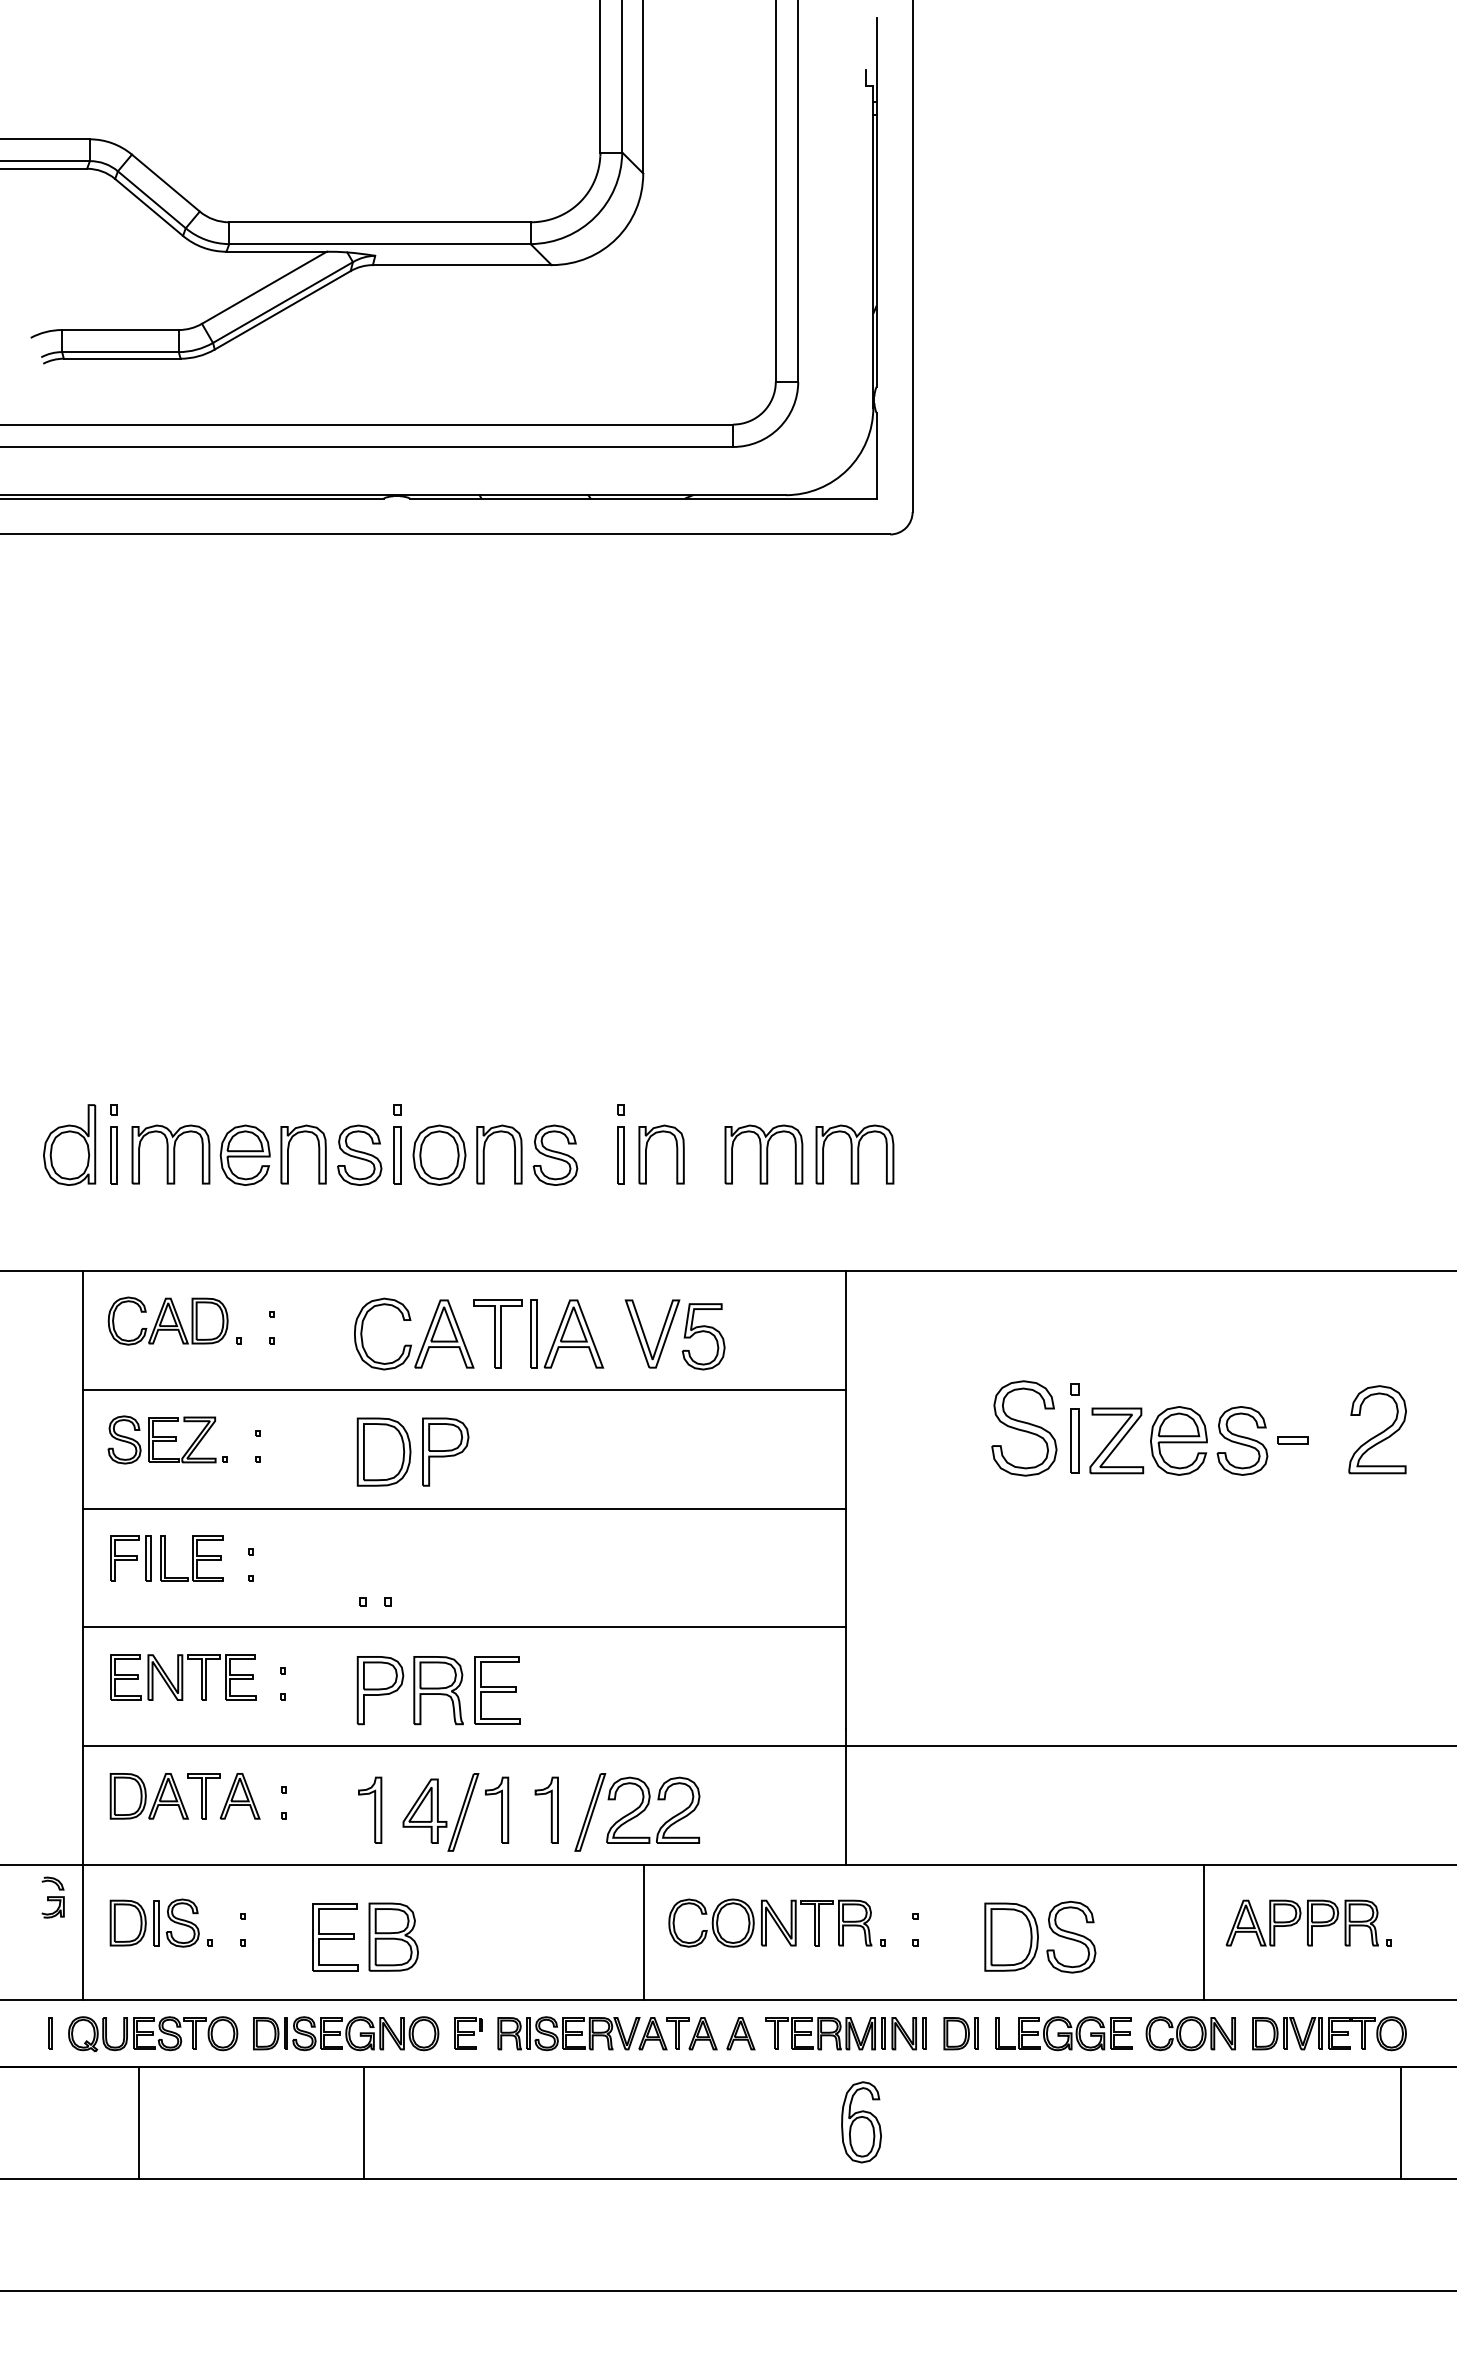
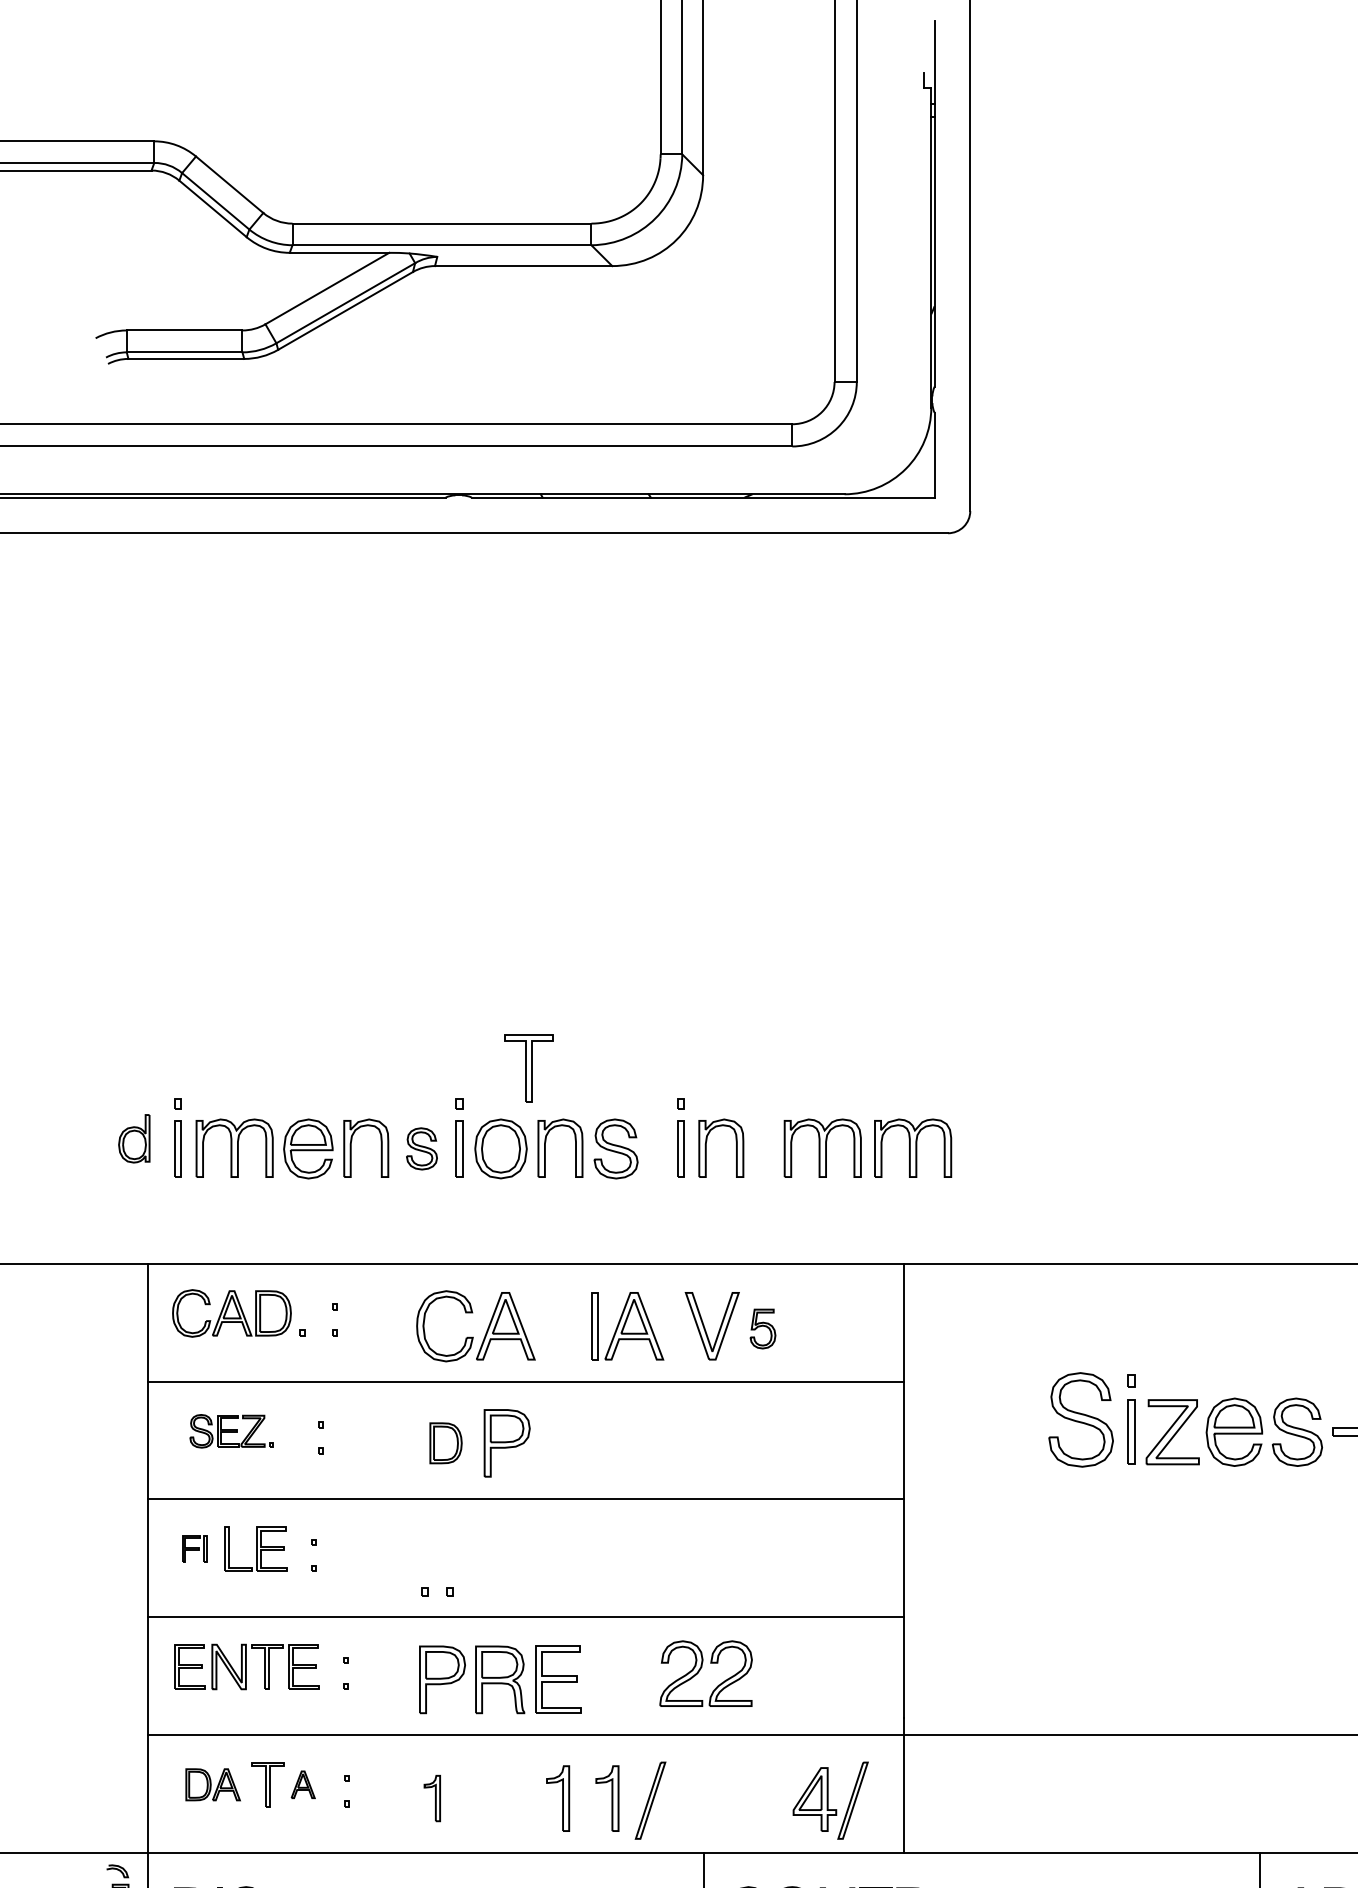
part: (69, 1144) -> (134, 1138), size x0.6
part: (359, 1154) -> (421, 1148), size x0.7
part: (497, 1333) -> (528, 1067), moved
part: (703, 1336) -> (762, 1328), size x0.6
part: (167, 1439) -> (231, 1430), size x0.7
part: (383, 1451) -> (445, 1442), size x0.6
part: (130, 1558) -> (194, 1548), size x0.6
part: (148, 1796) -> (212, 1784), size x0.7
part: (239, 1796) -> (302, 1784), size x0.6
part: (647, 1807) -> (700, 1670), moved
part: (370, 1809) -> (432, 1797), size x0.7
part: (440, 1812) -> (830, 1800), moved

